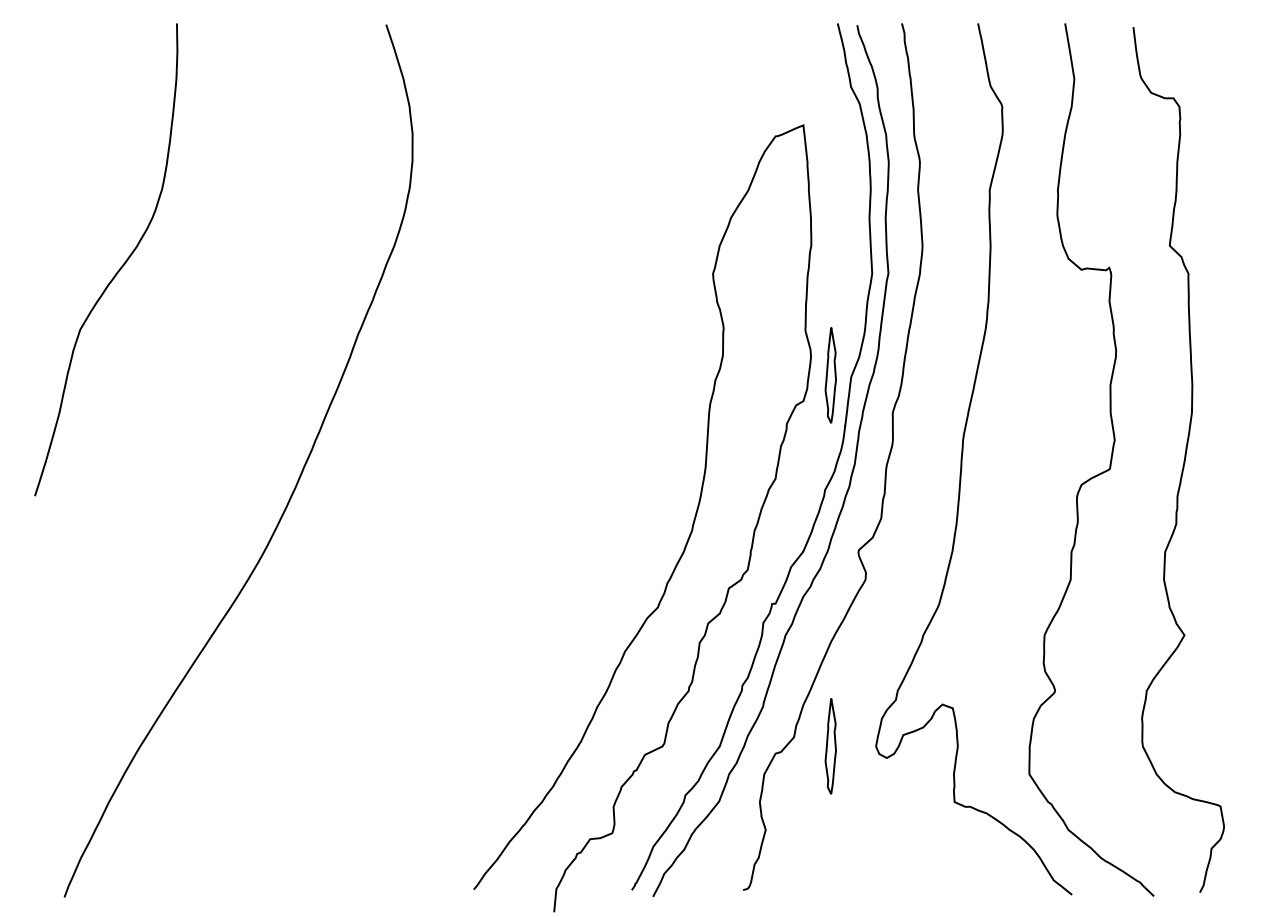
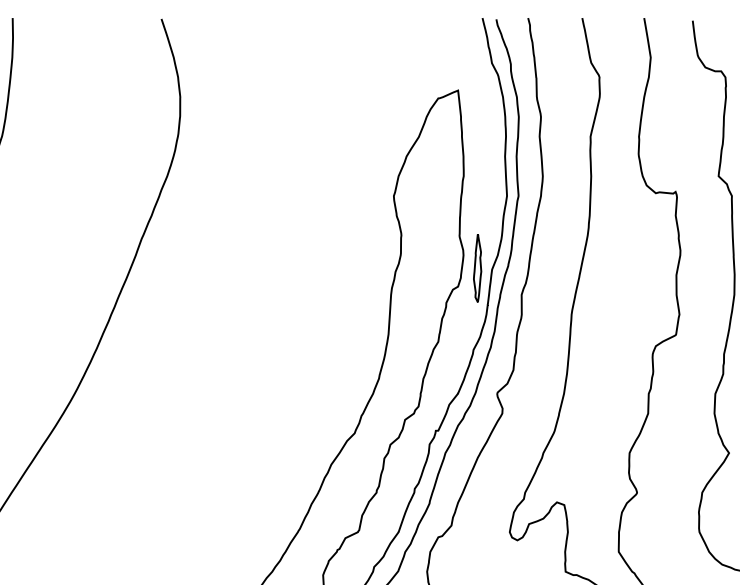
part: (830, 746) -> (477, 532), removed

